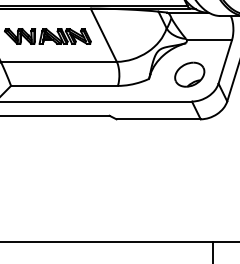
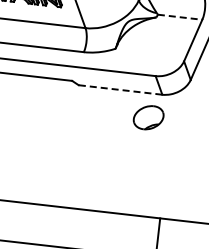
line: (210, 40) -> (180, 17), solid -> dashed
part: (189, 74) -> (148, 117), moved
line: (158, 119) -> (120, 90), solid -> dashed

